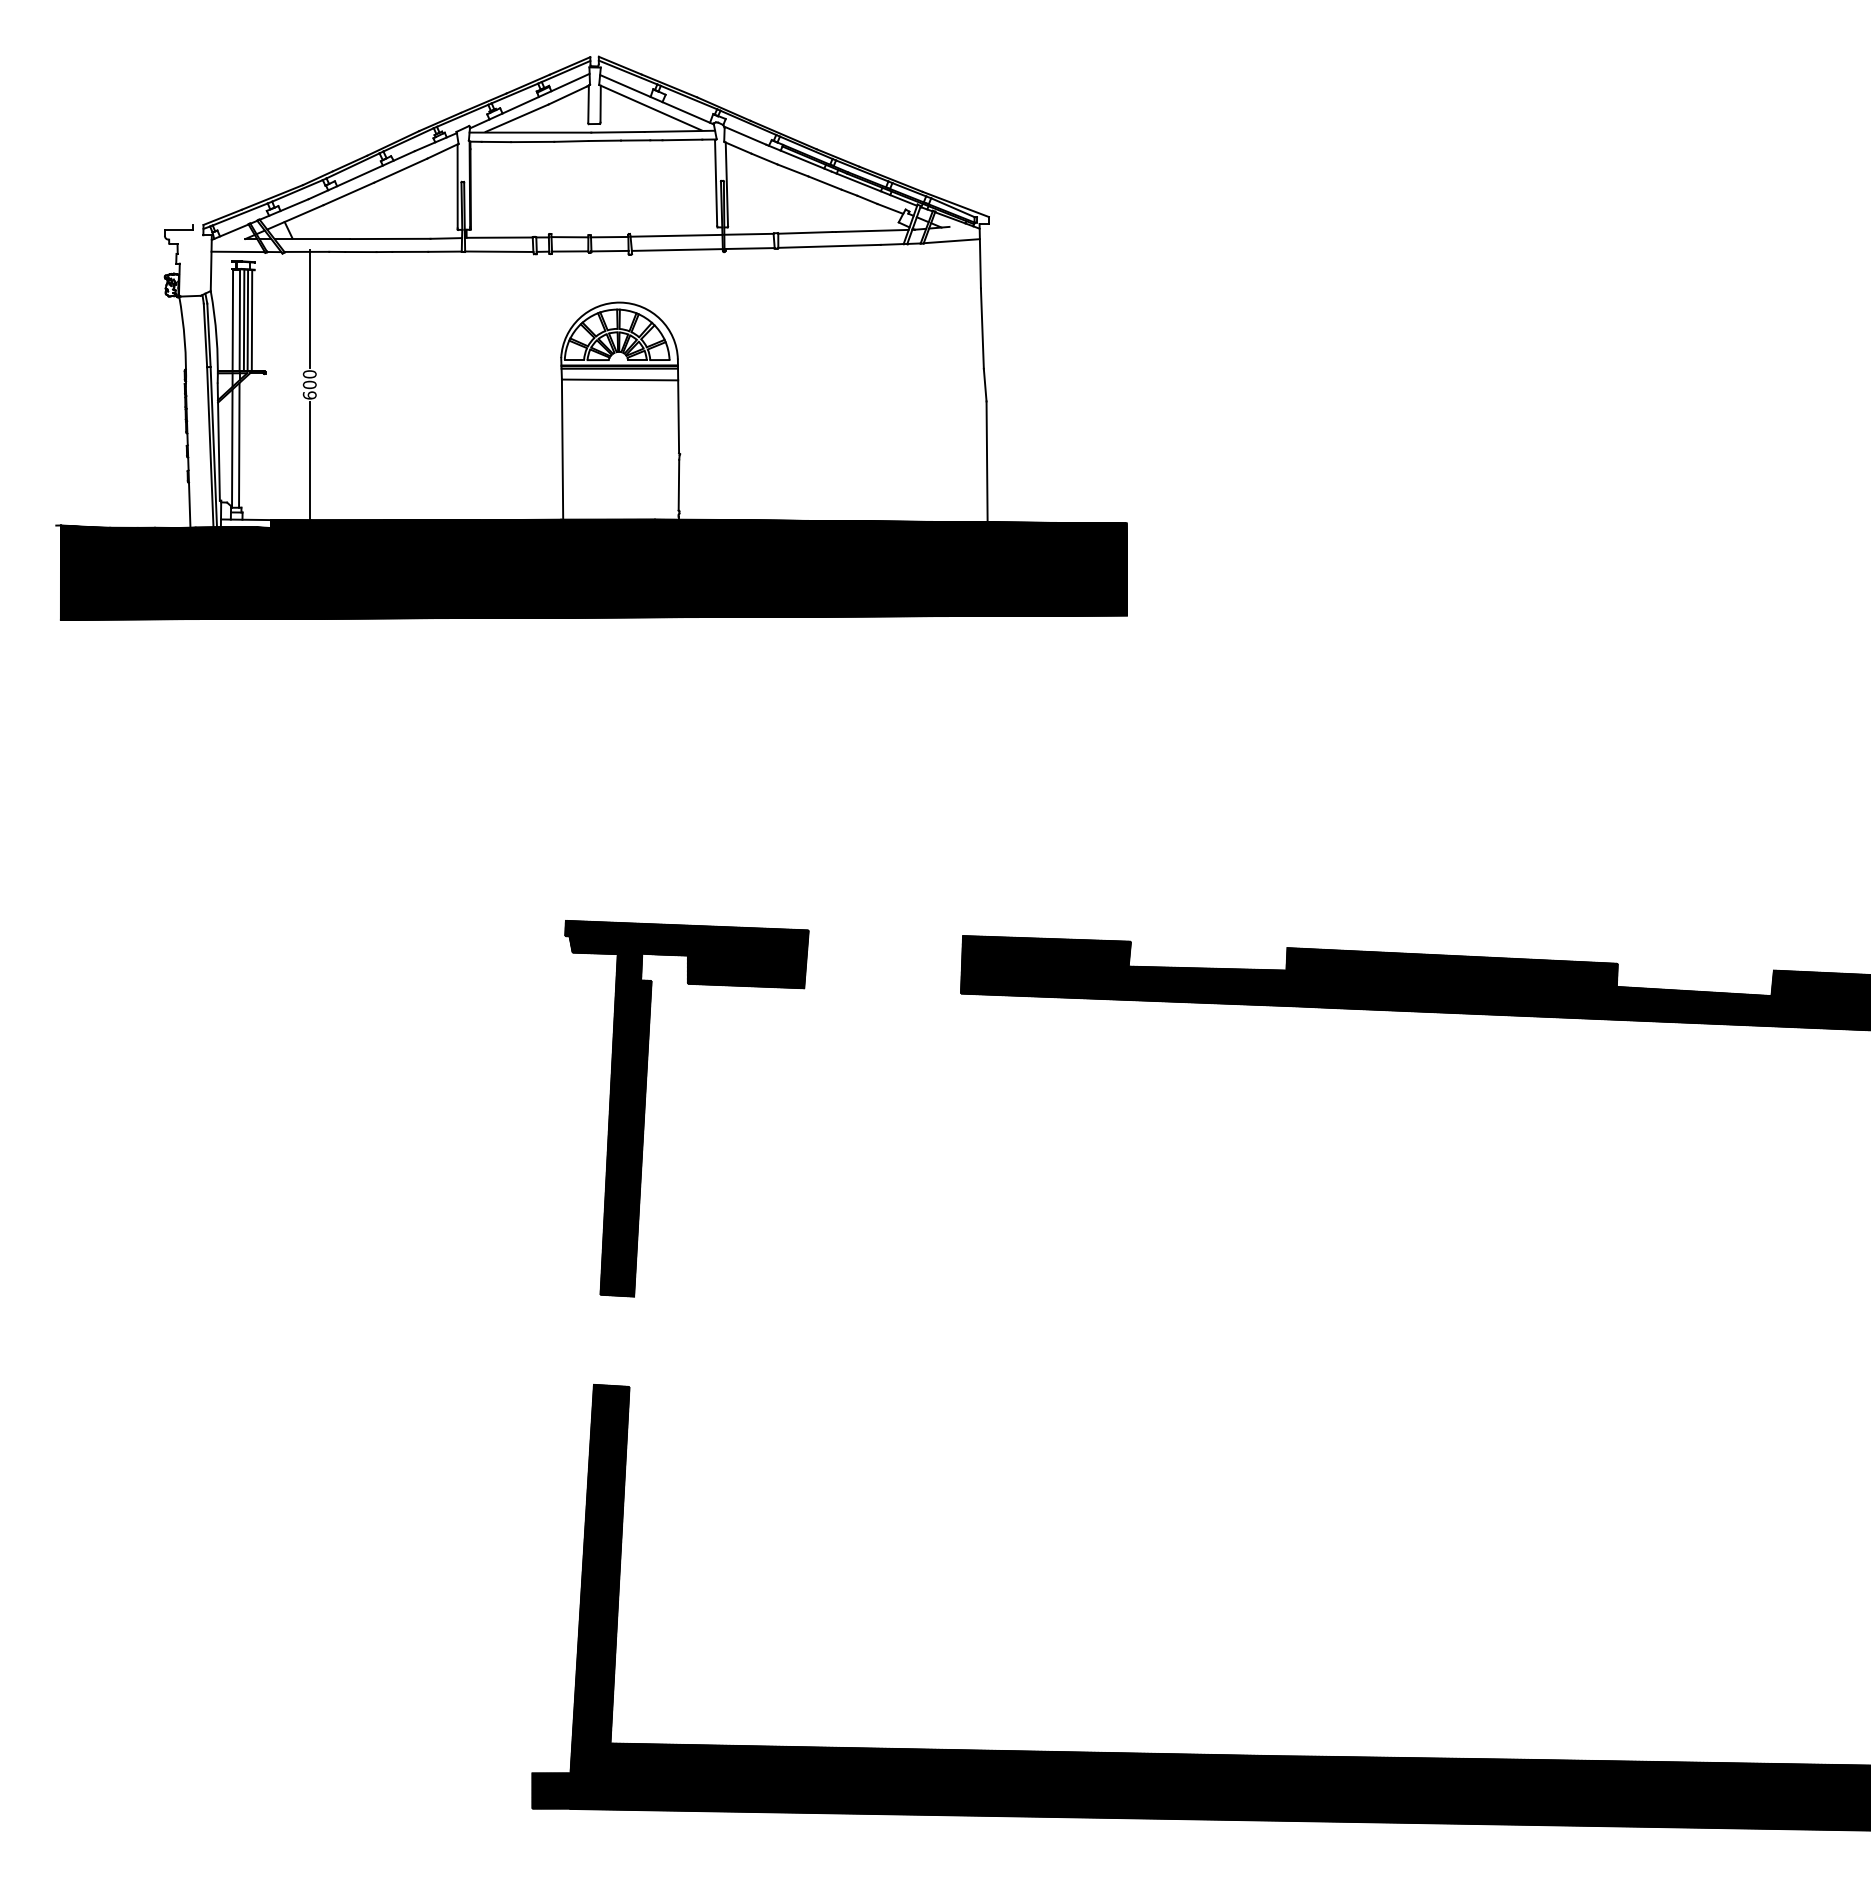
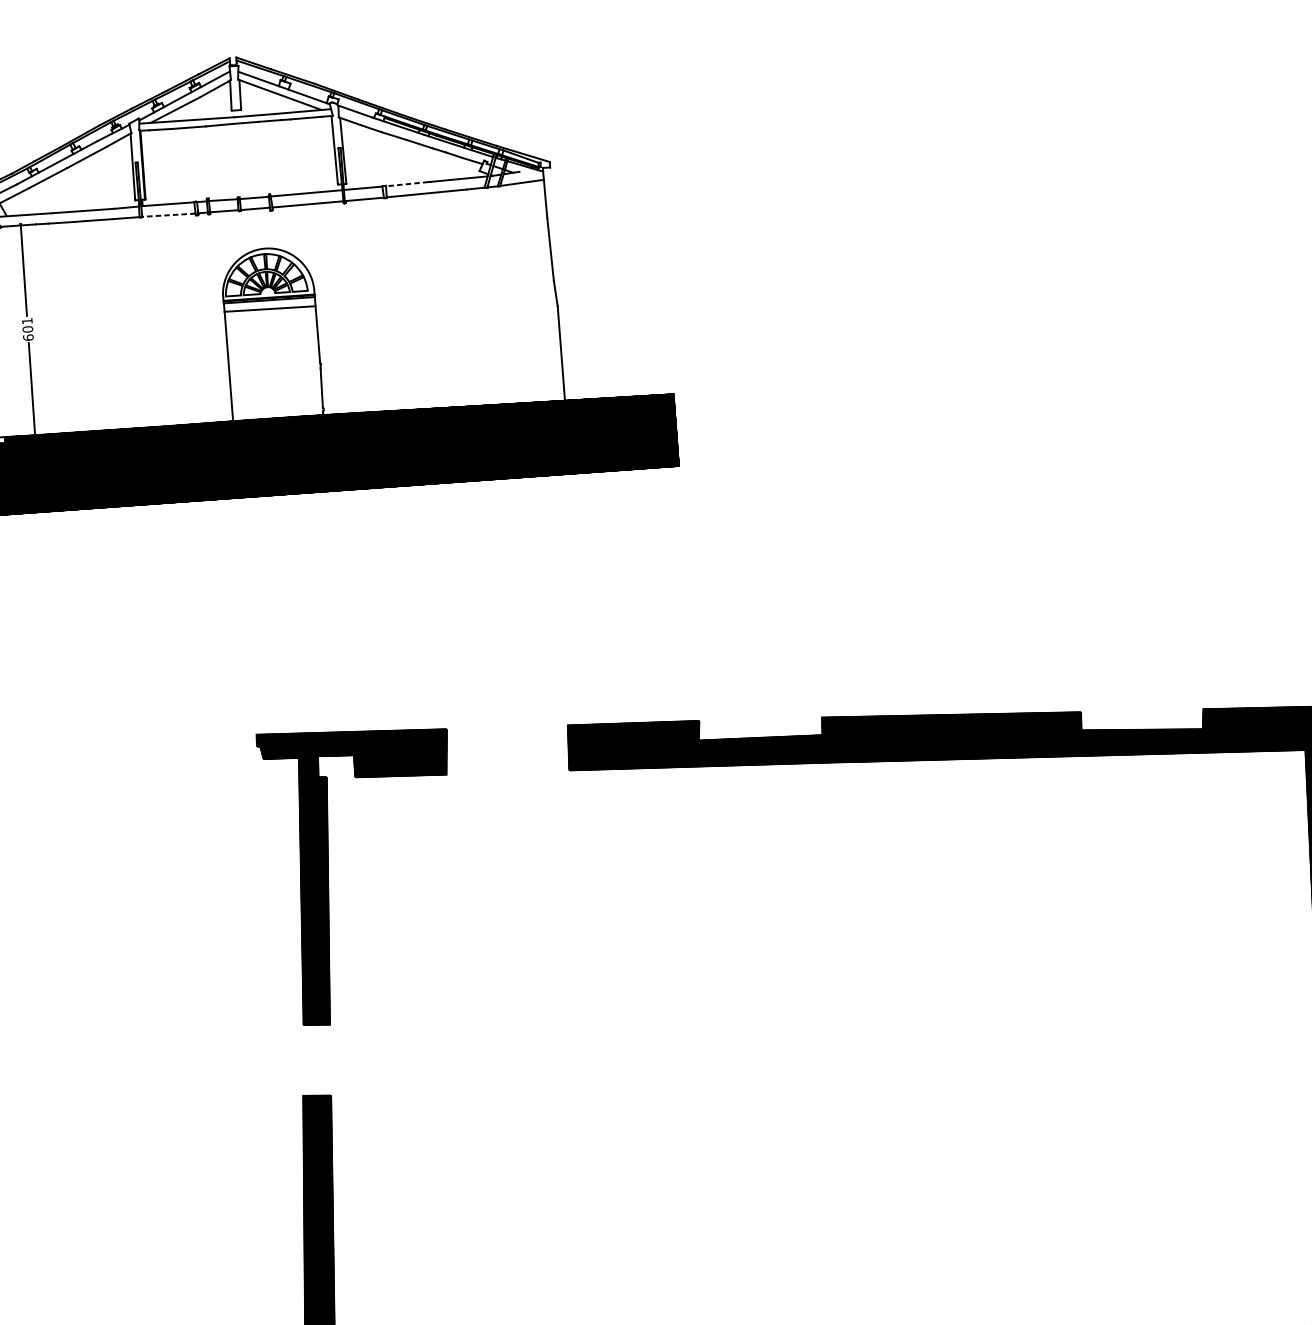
line: (804, 232) -> (406, 183), solid -> dashed
line: (498, 251) -> (168, 215), solid -> dashed
text: (309, 374) -> (27, 321), 600 -> 601

